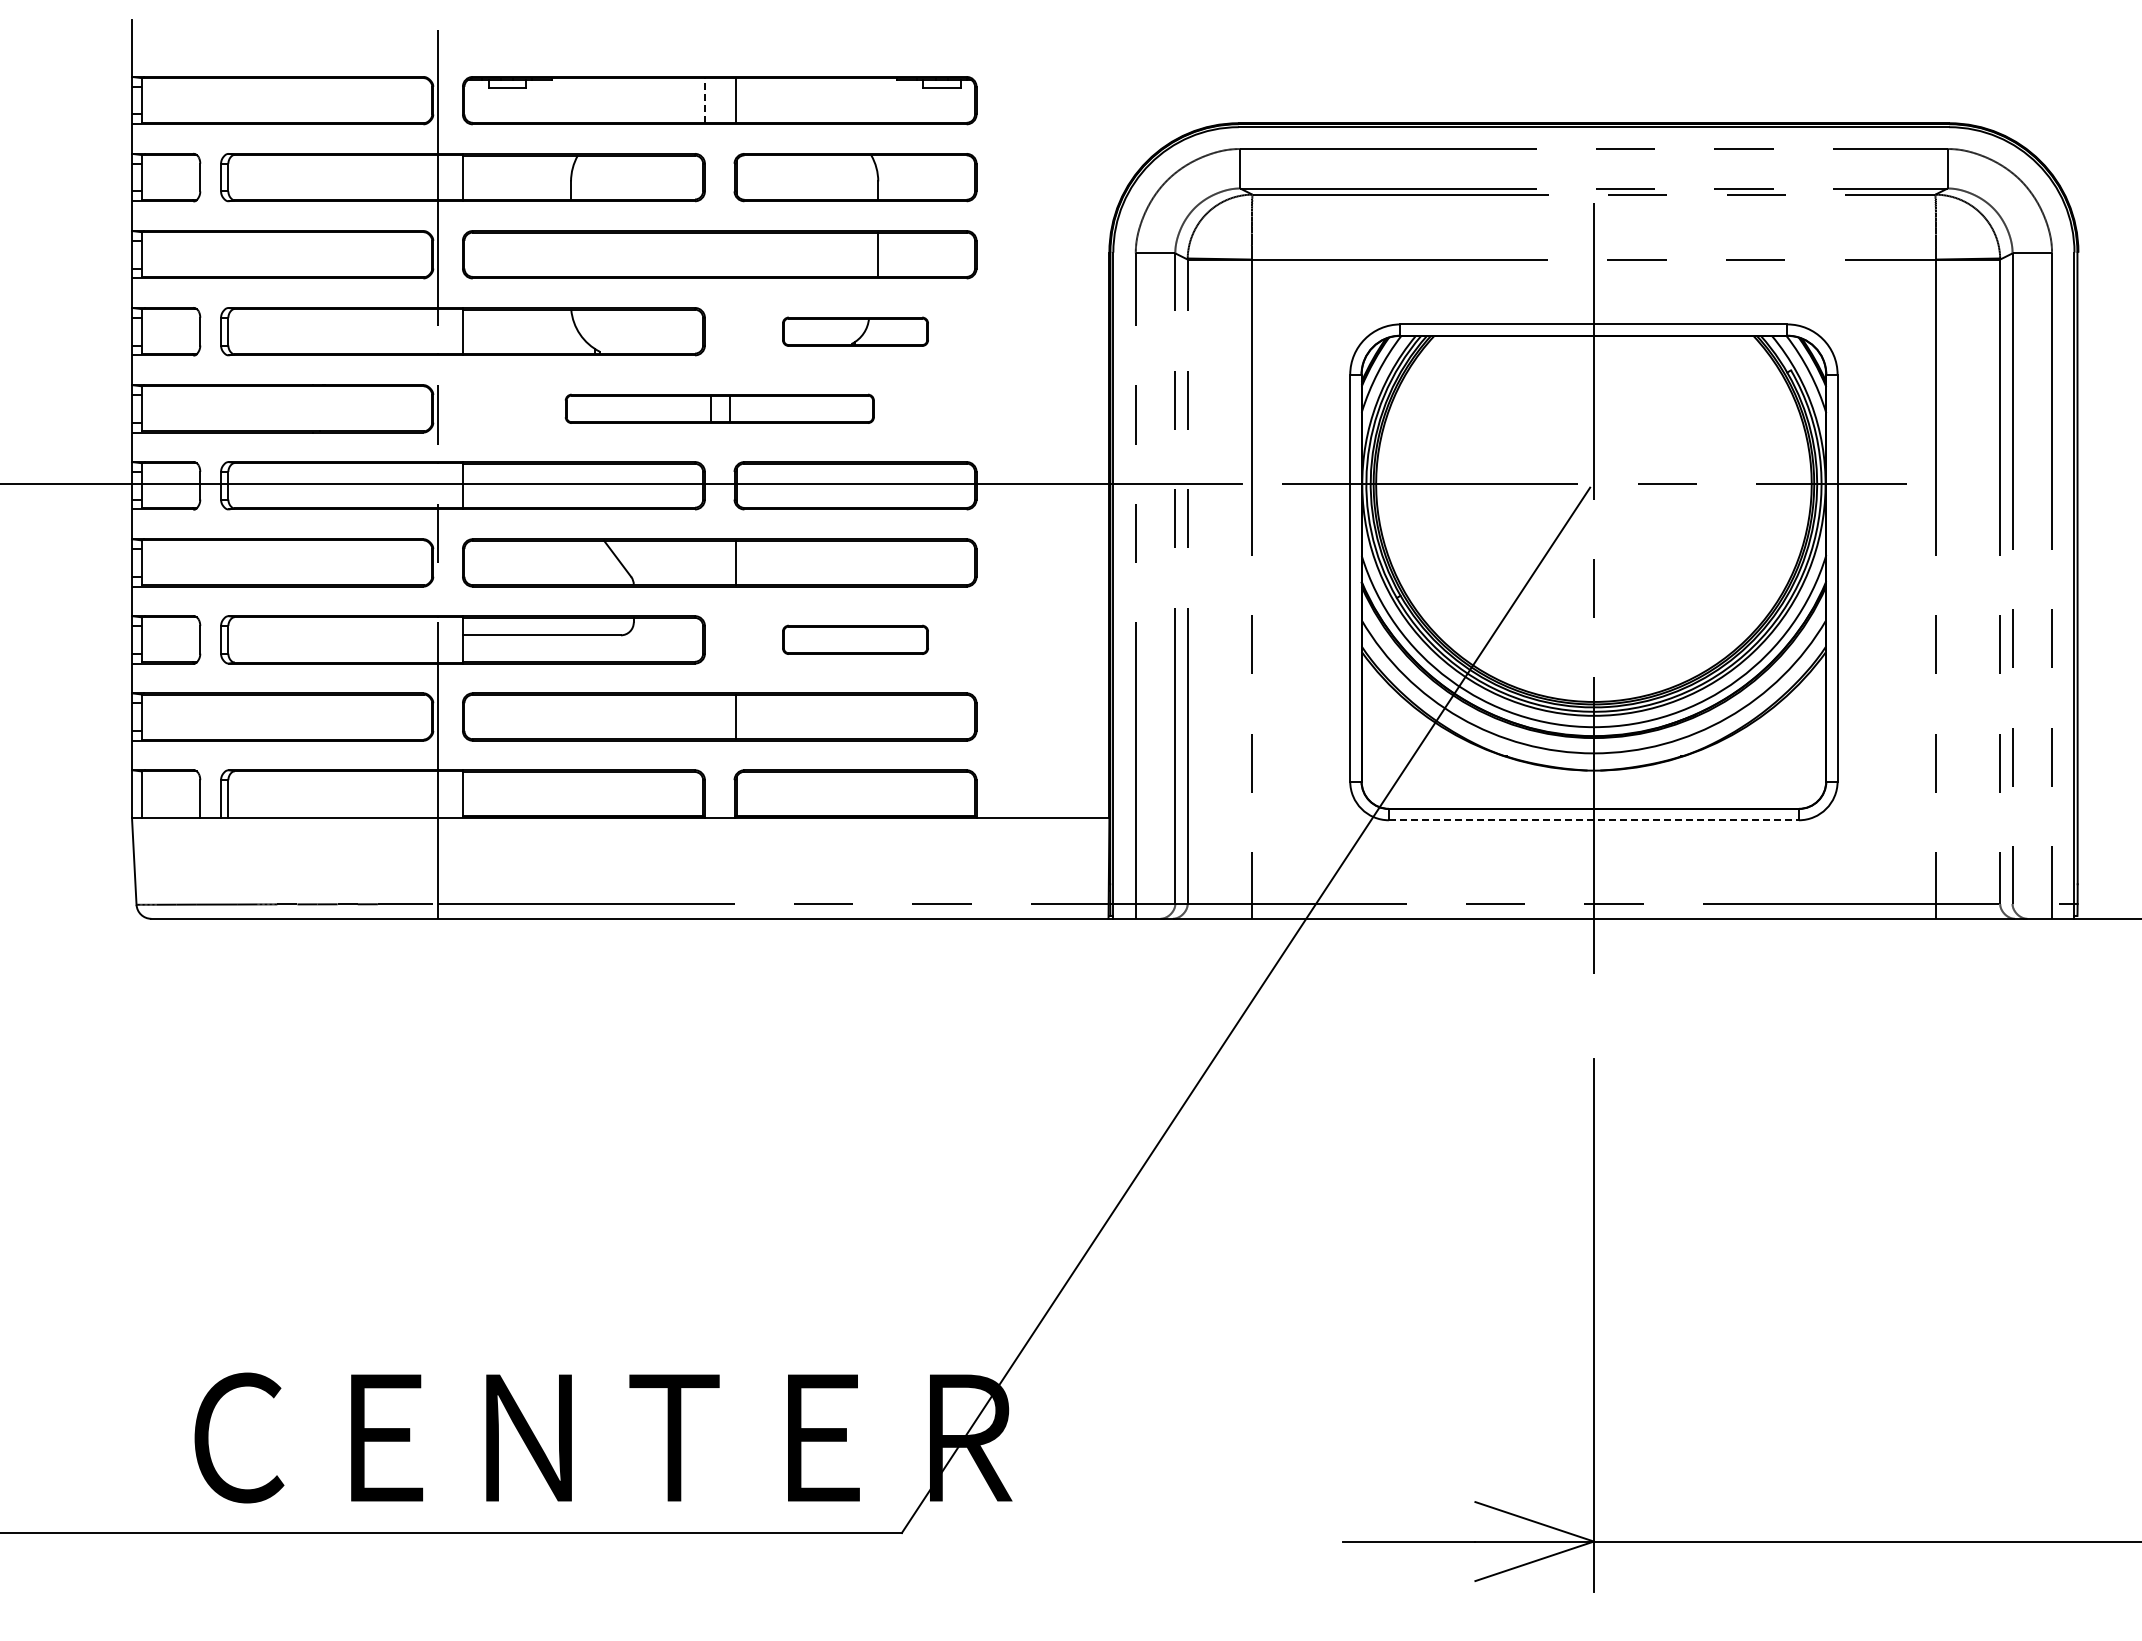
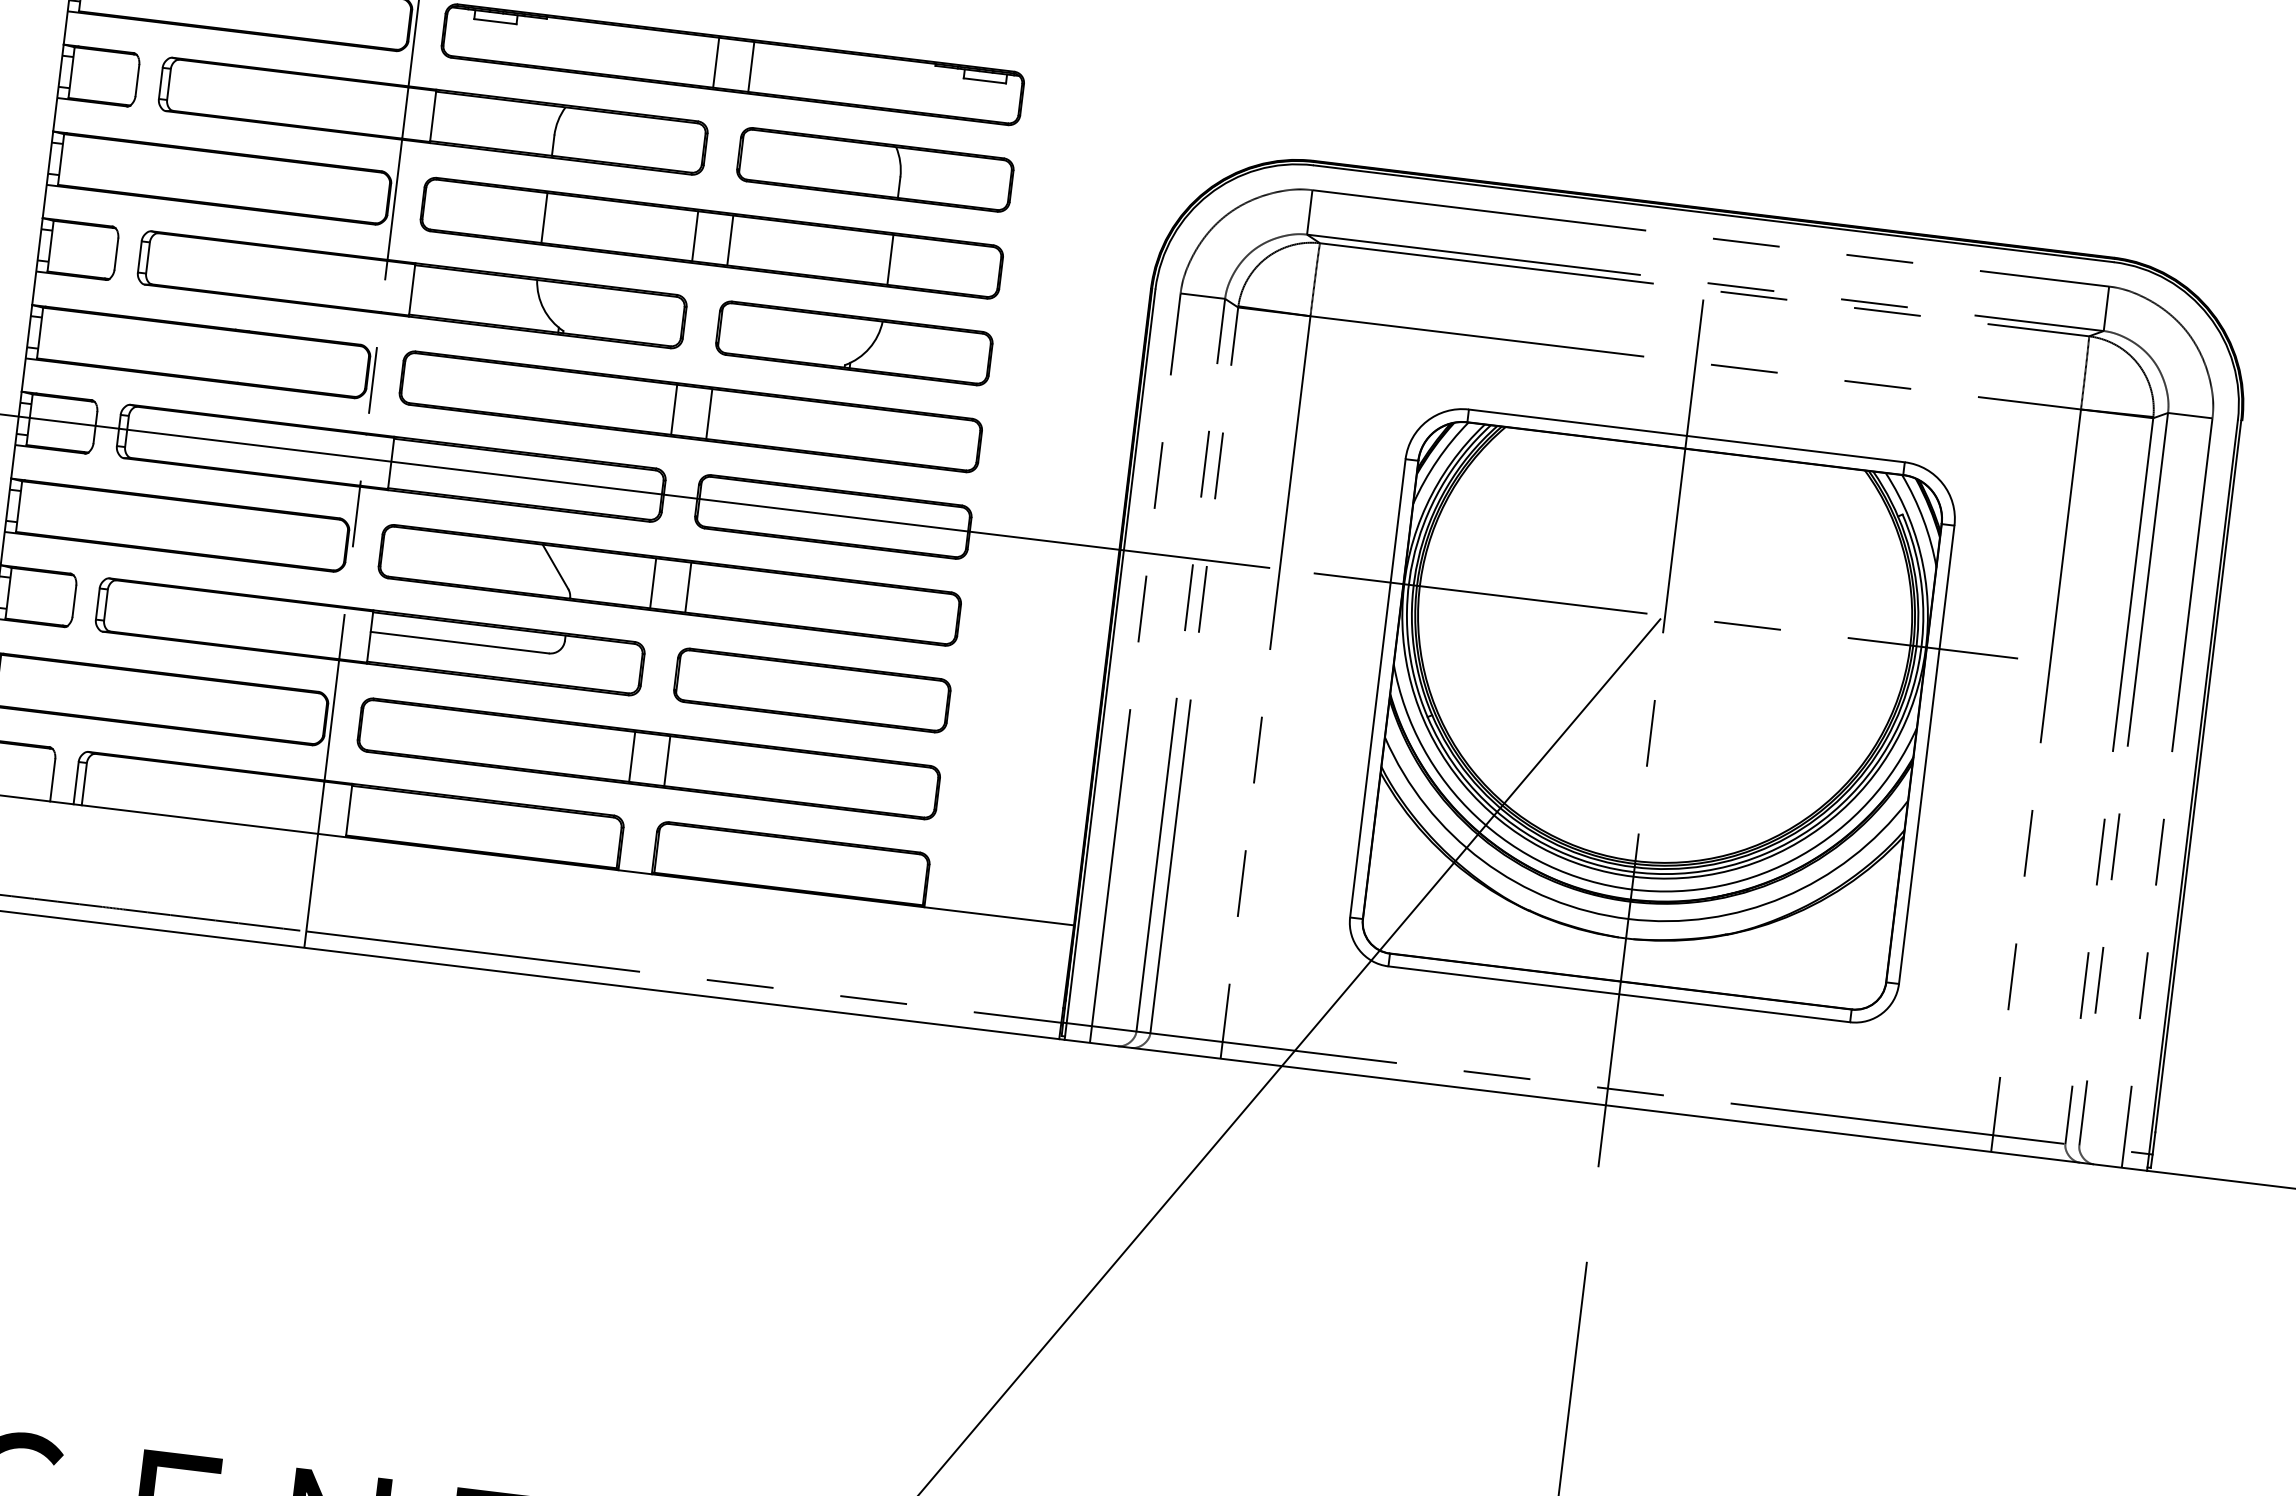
line: (704, 100) -> (715, 62), dashed -> solid
line: (571, 254) -> (544, 217), added
line: (704, 254) -> (694, 235), added
line: (736, 254) -> (730, 240), added
part: (855, 331) -> (854, 343), size x1.67
part: (719, 408) -> (690, 411), size x1.67
line: (704, 562) -> (652, 582), added
part: (855, 639) -> (812, 690), size x1.67
line: (704, 716) -> (631, 756), added
line: (1593, 820) -> (1618, 994), dashed -> solid

